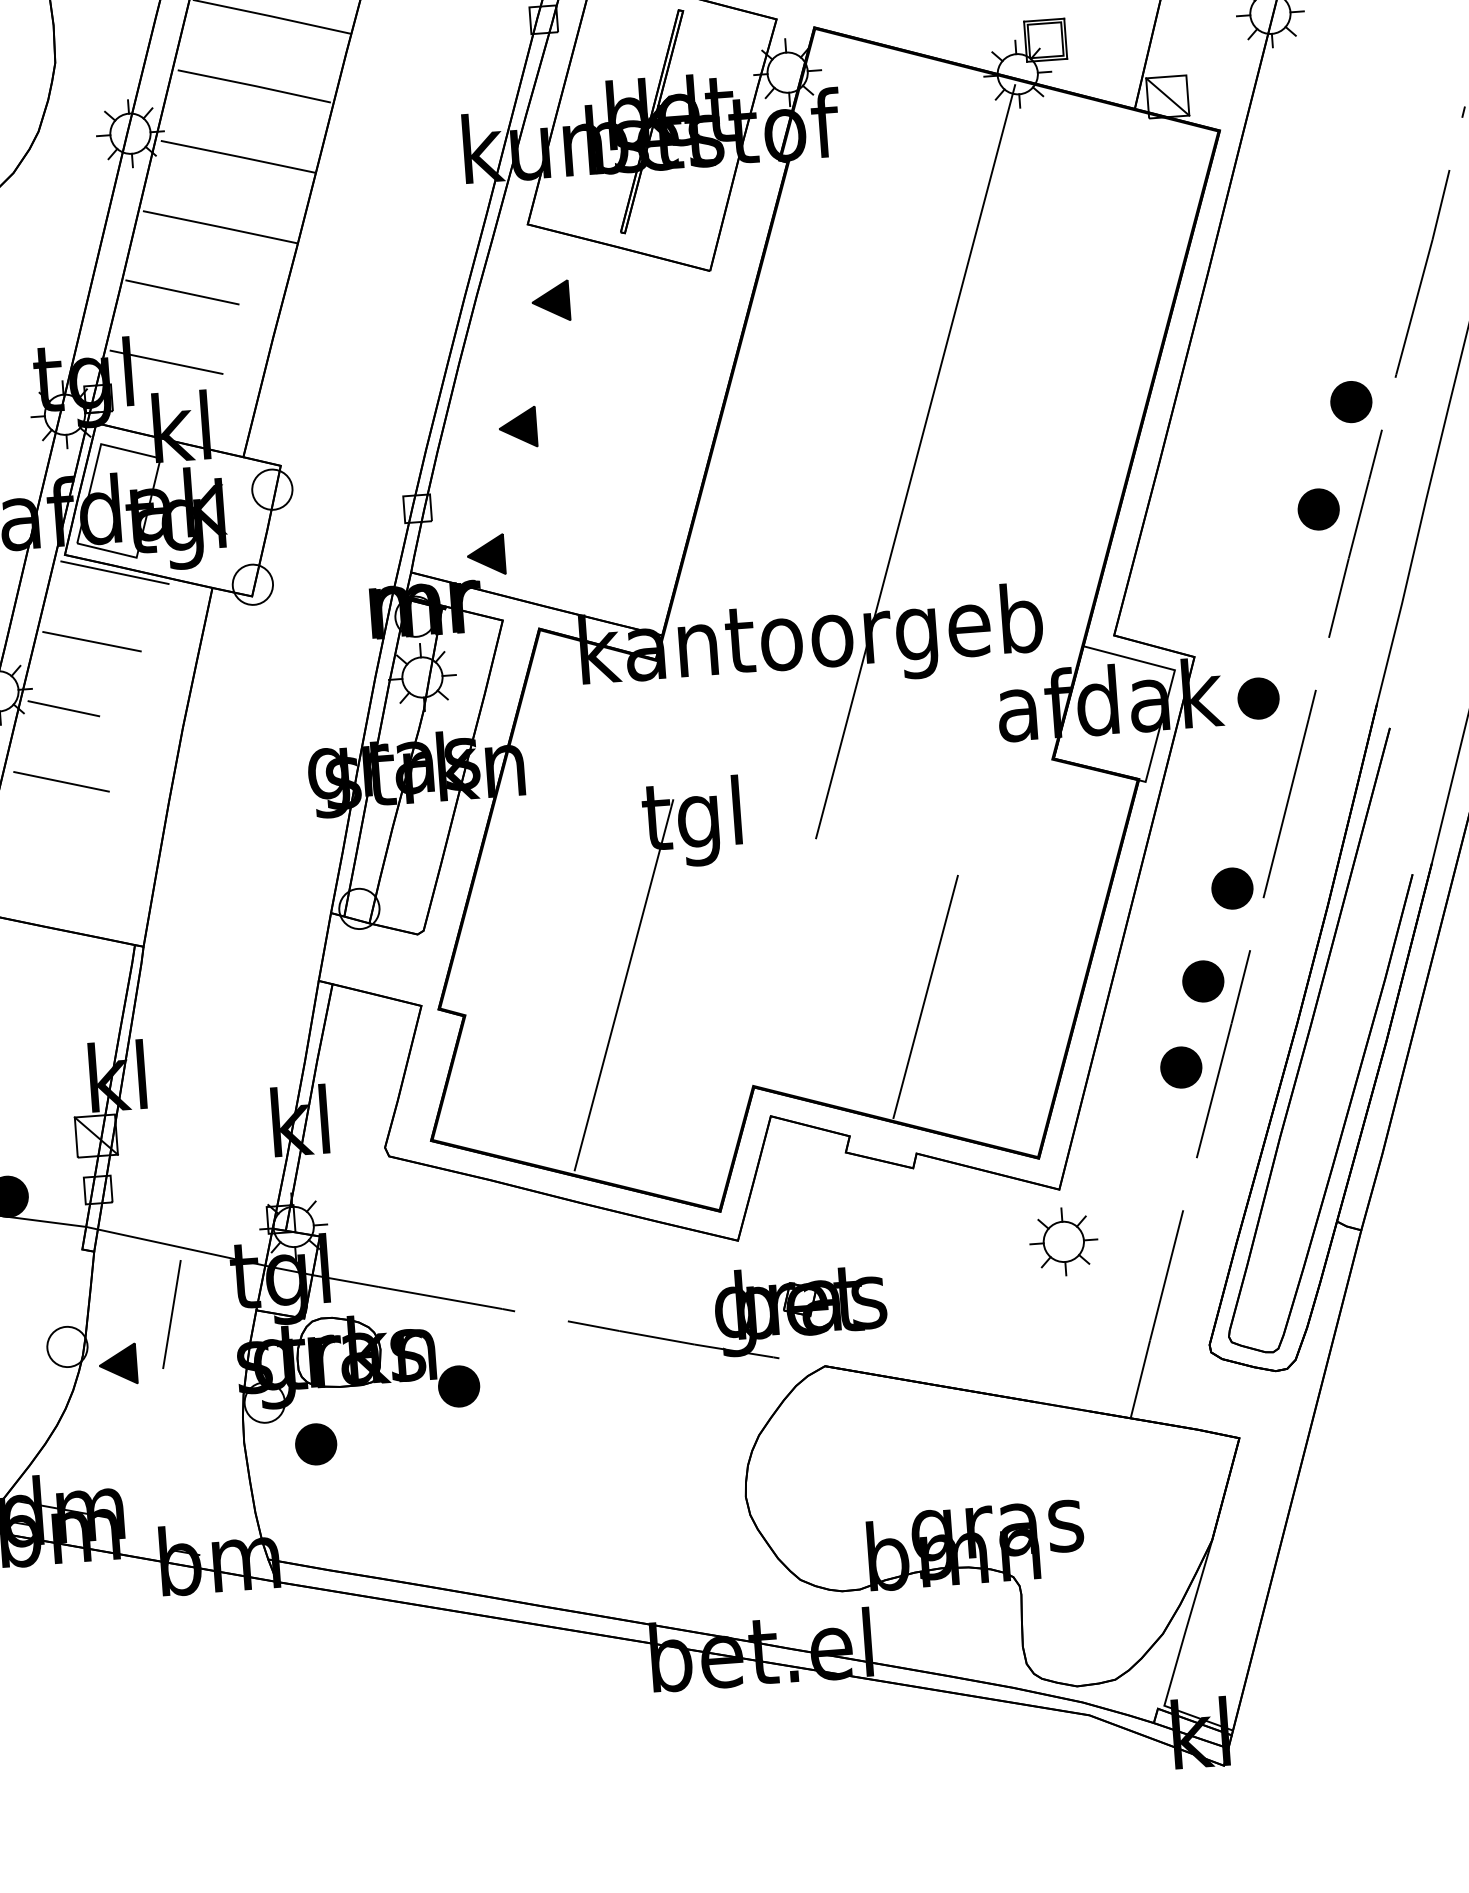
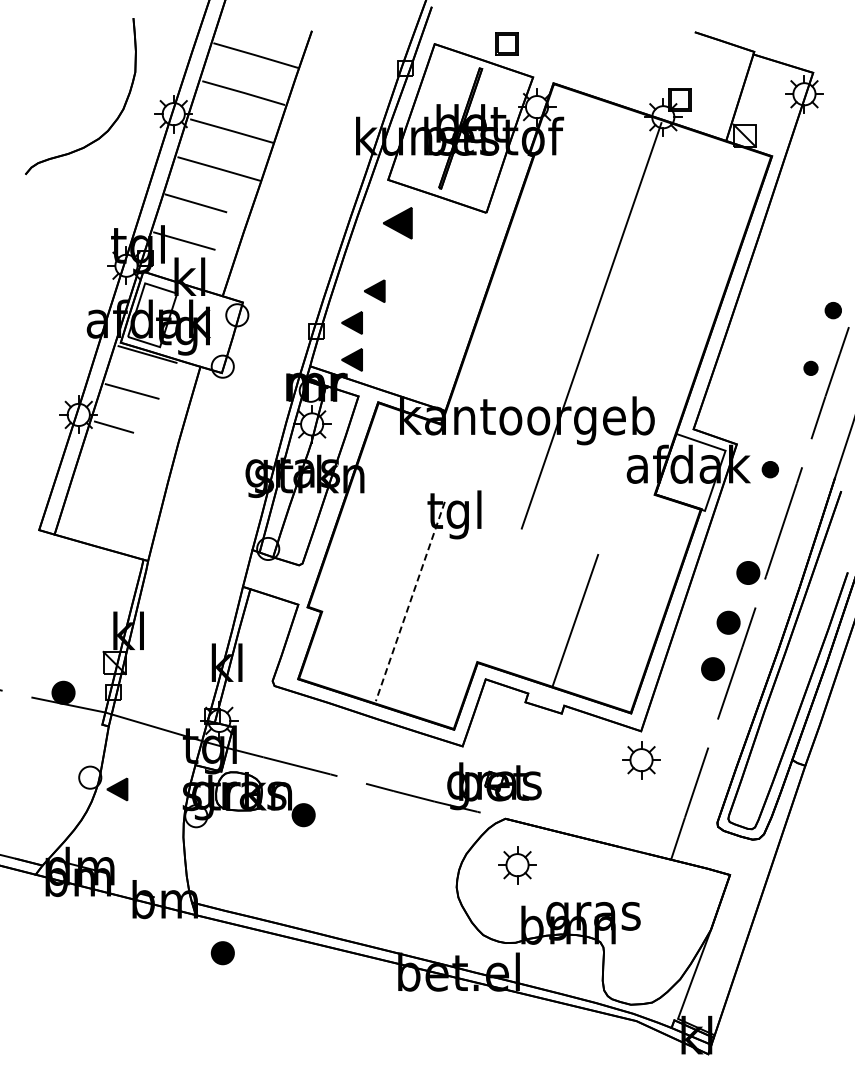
part: (550, 300) -> (397, 222), size x1.4
part: (1351, 401) -> (833, 310), size x0.7
part: (480, 487) -> (351, 322), added
part: (1317, 509) -> (810, 368), size x0.6
part: (1258, 698) -> (770, 469), size x0.7
line: (60, 780) -> (109, 466), removed
line: (624, 986) -> (410, 602), solid -> dashed
line: (171, 1315) -> (148, 764), removed
part: (315, 1444) -> (222, 953), moved
part: (853, 1449) -> (517, 865), added

